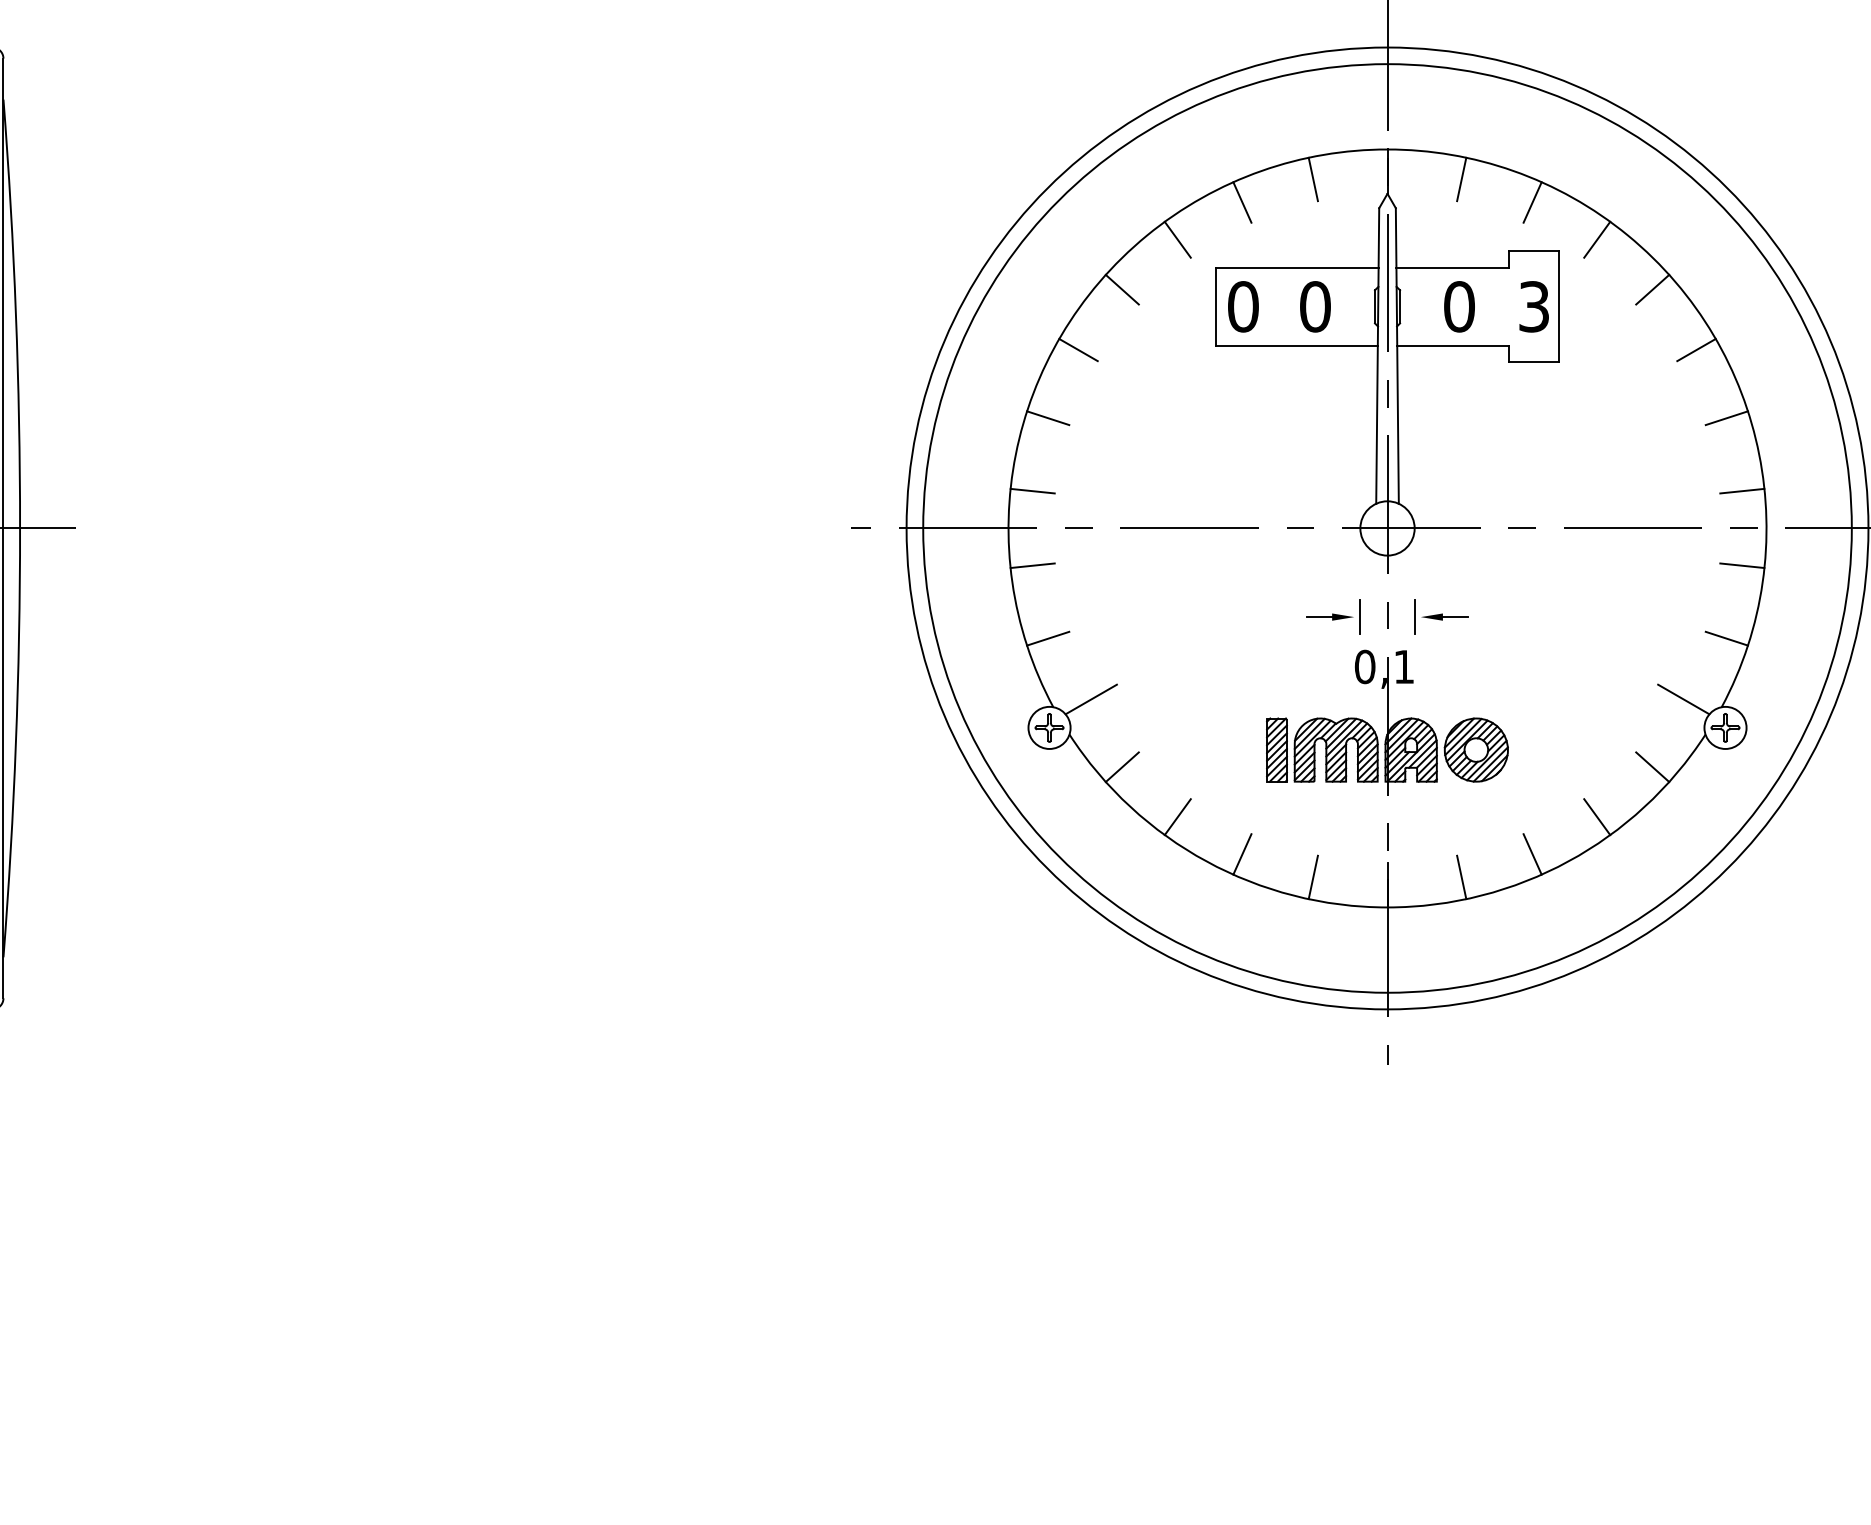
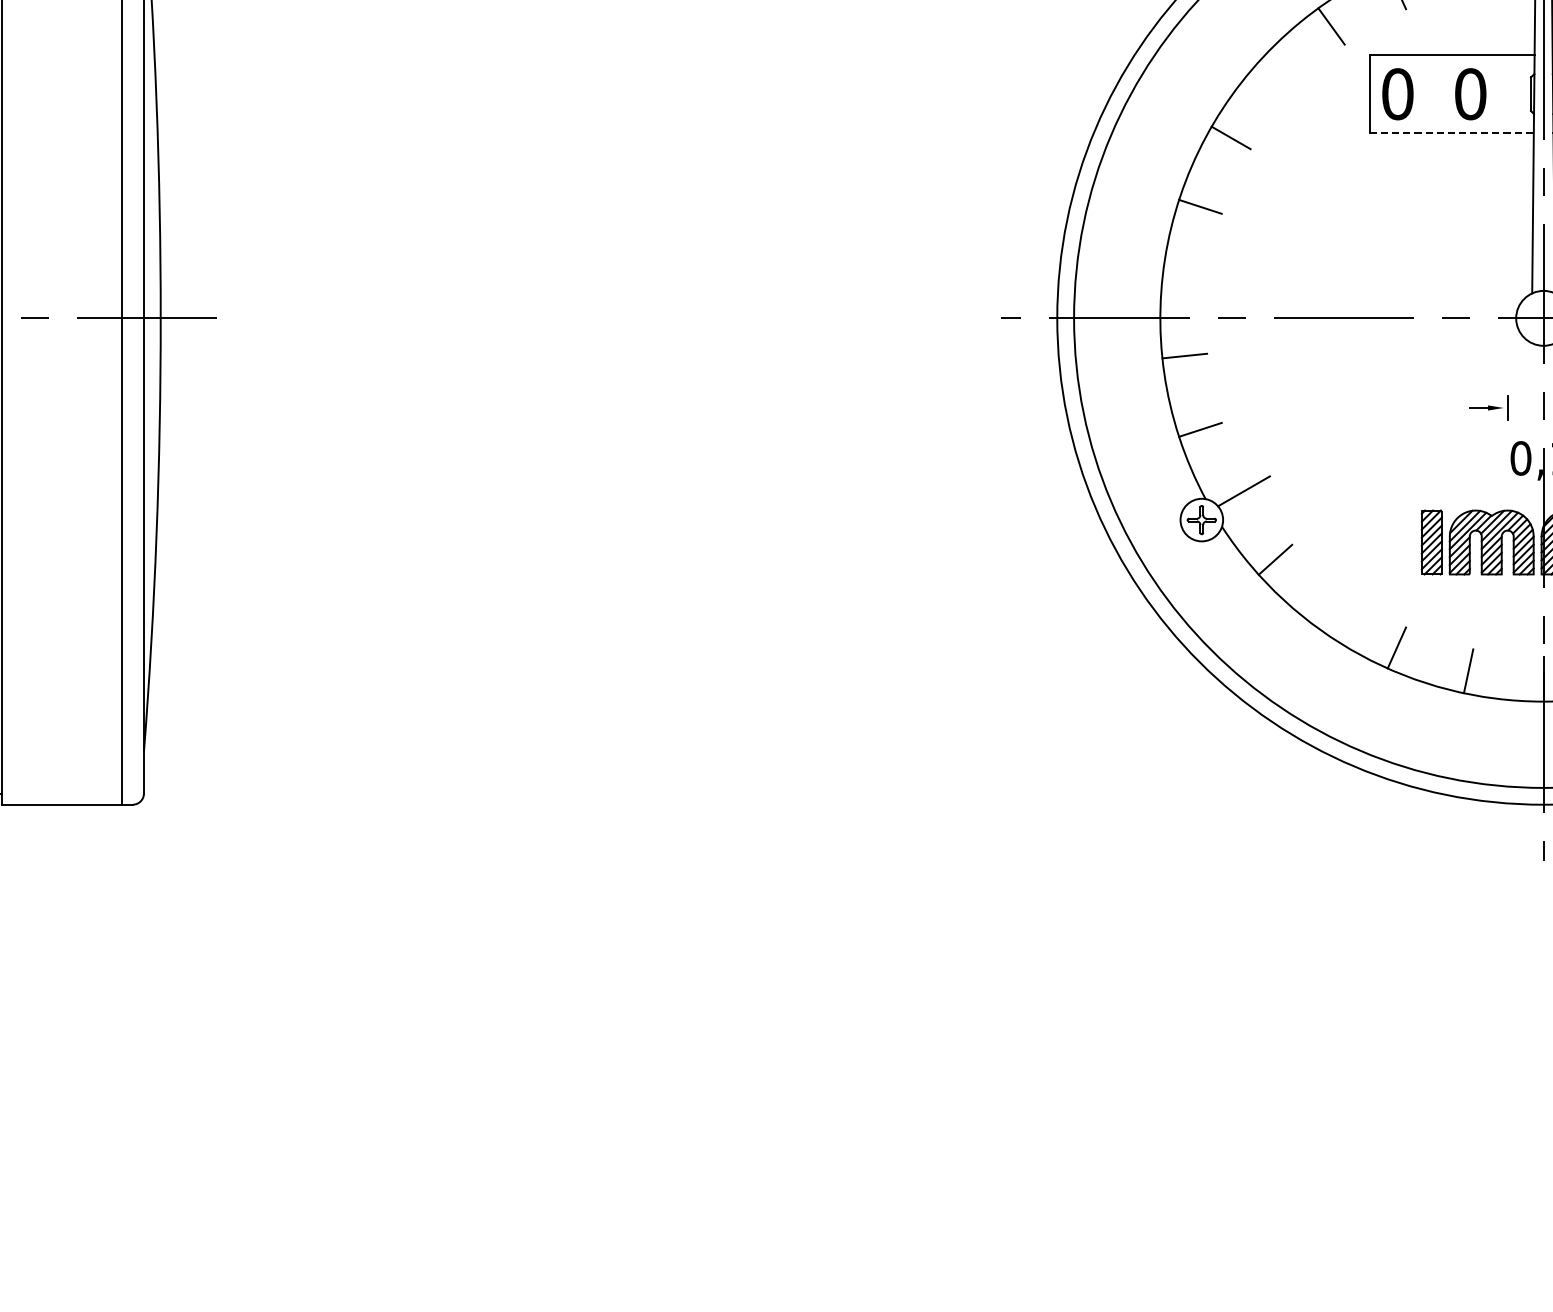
line: (1121, 289) -> (1274, 76), removed
line: (1297, 345) -> (1452, 133), solid -> dashed
line: (1032, 490) -> (1184, 279), removed
part: (1333, 616) -> (1489, 407), size x0.7
line: (1177, 817) -> (1331, 610), removed

